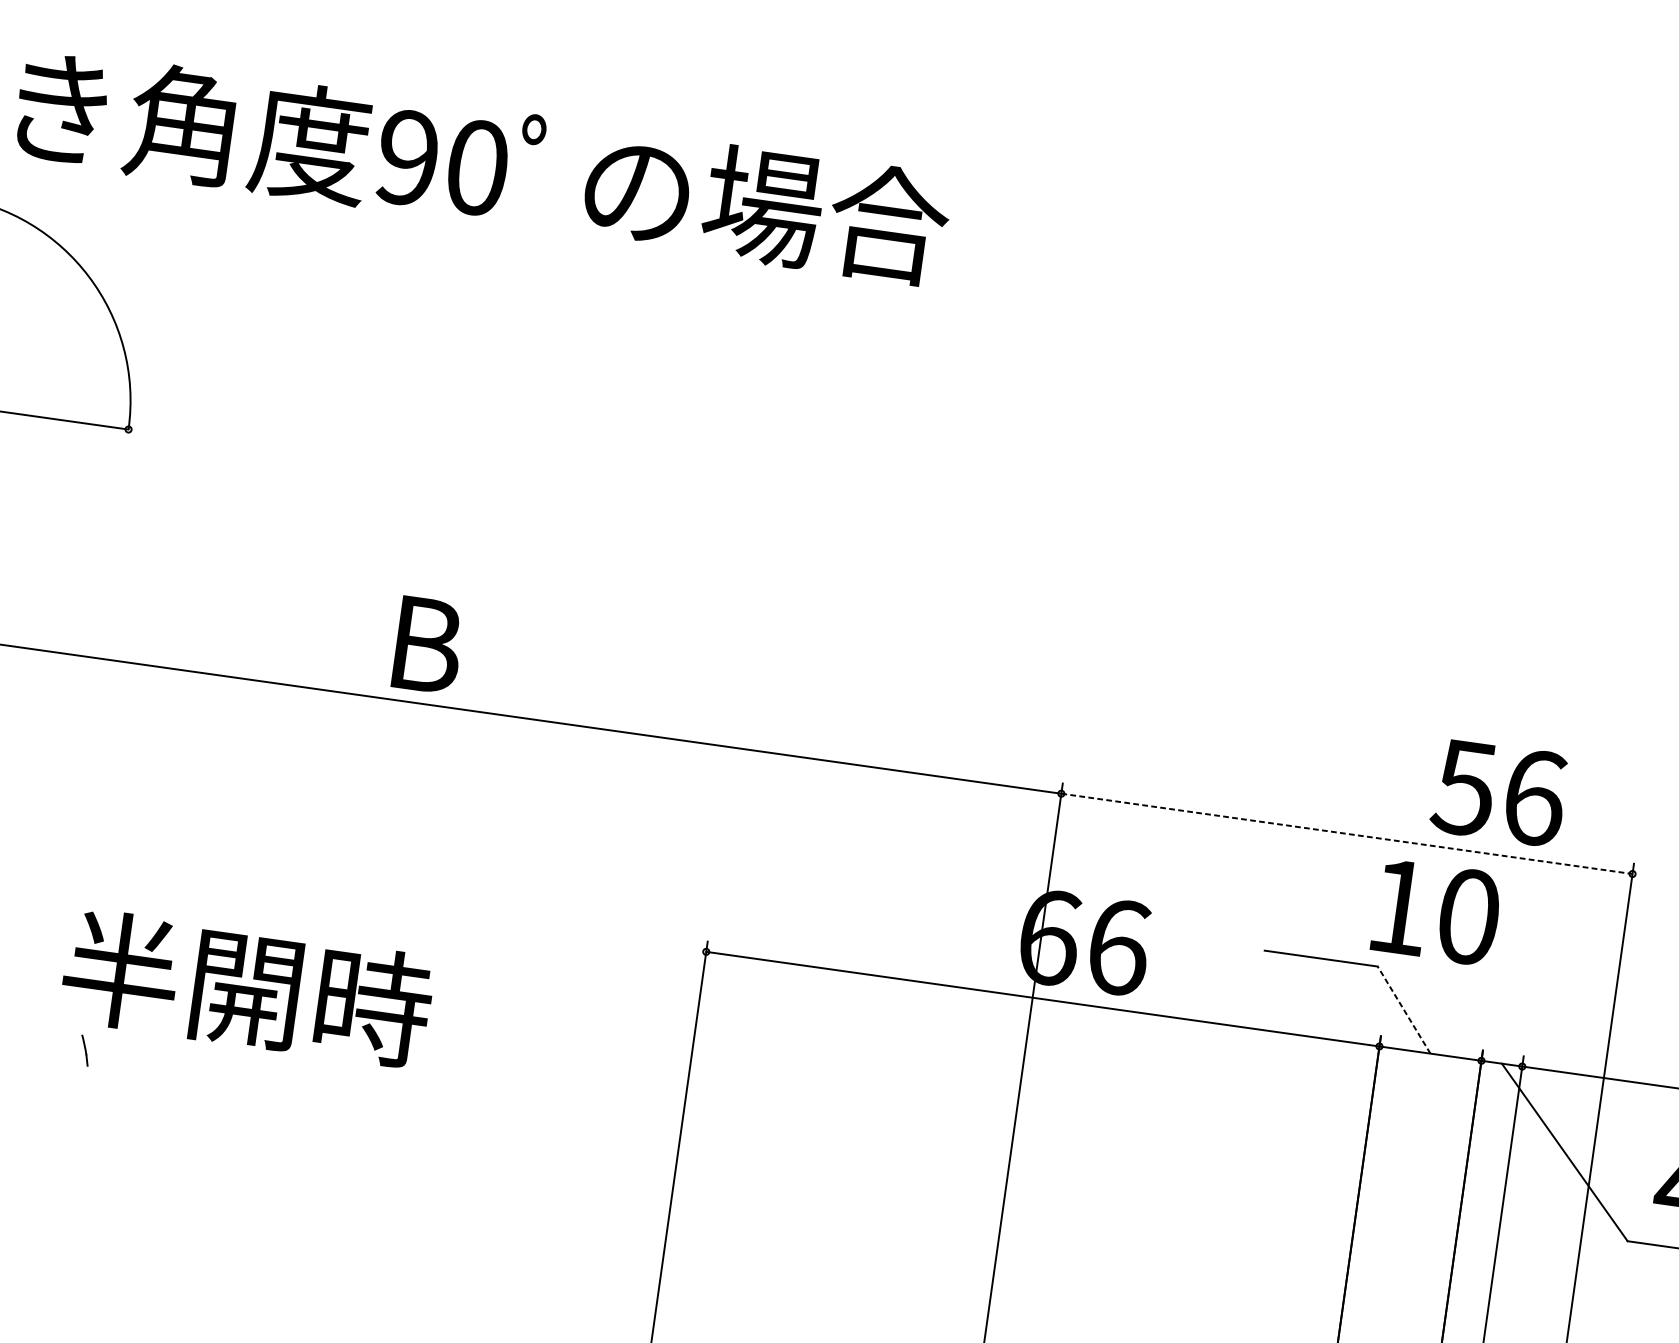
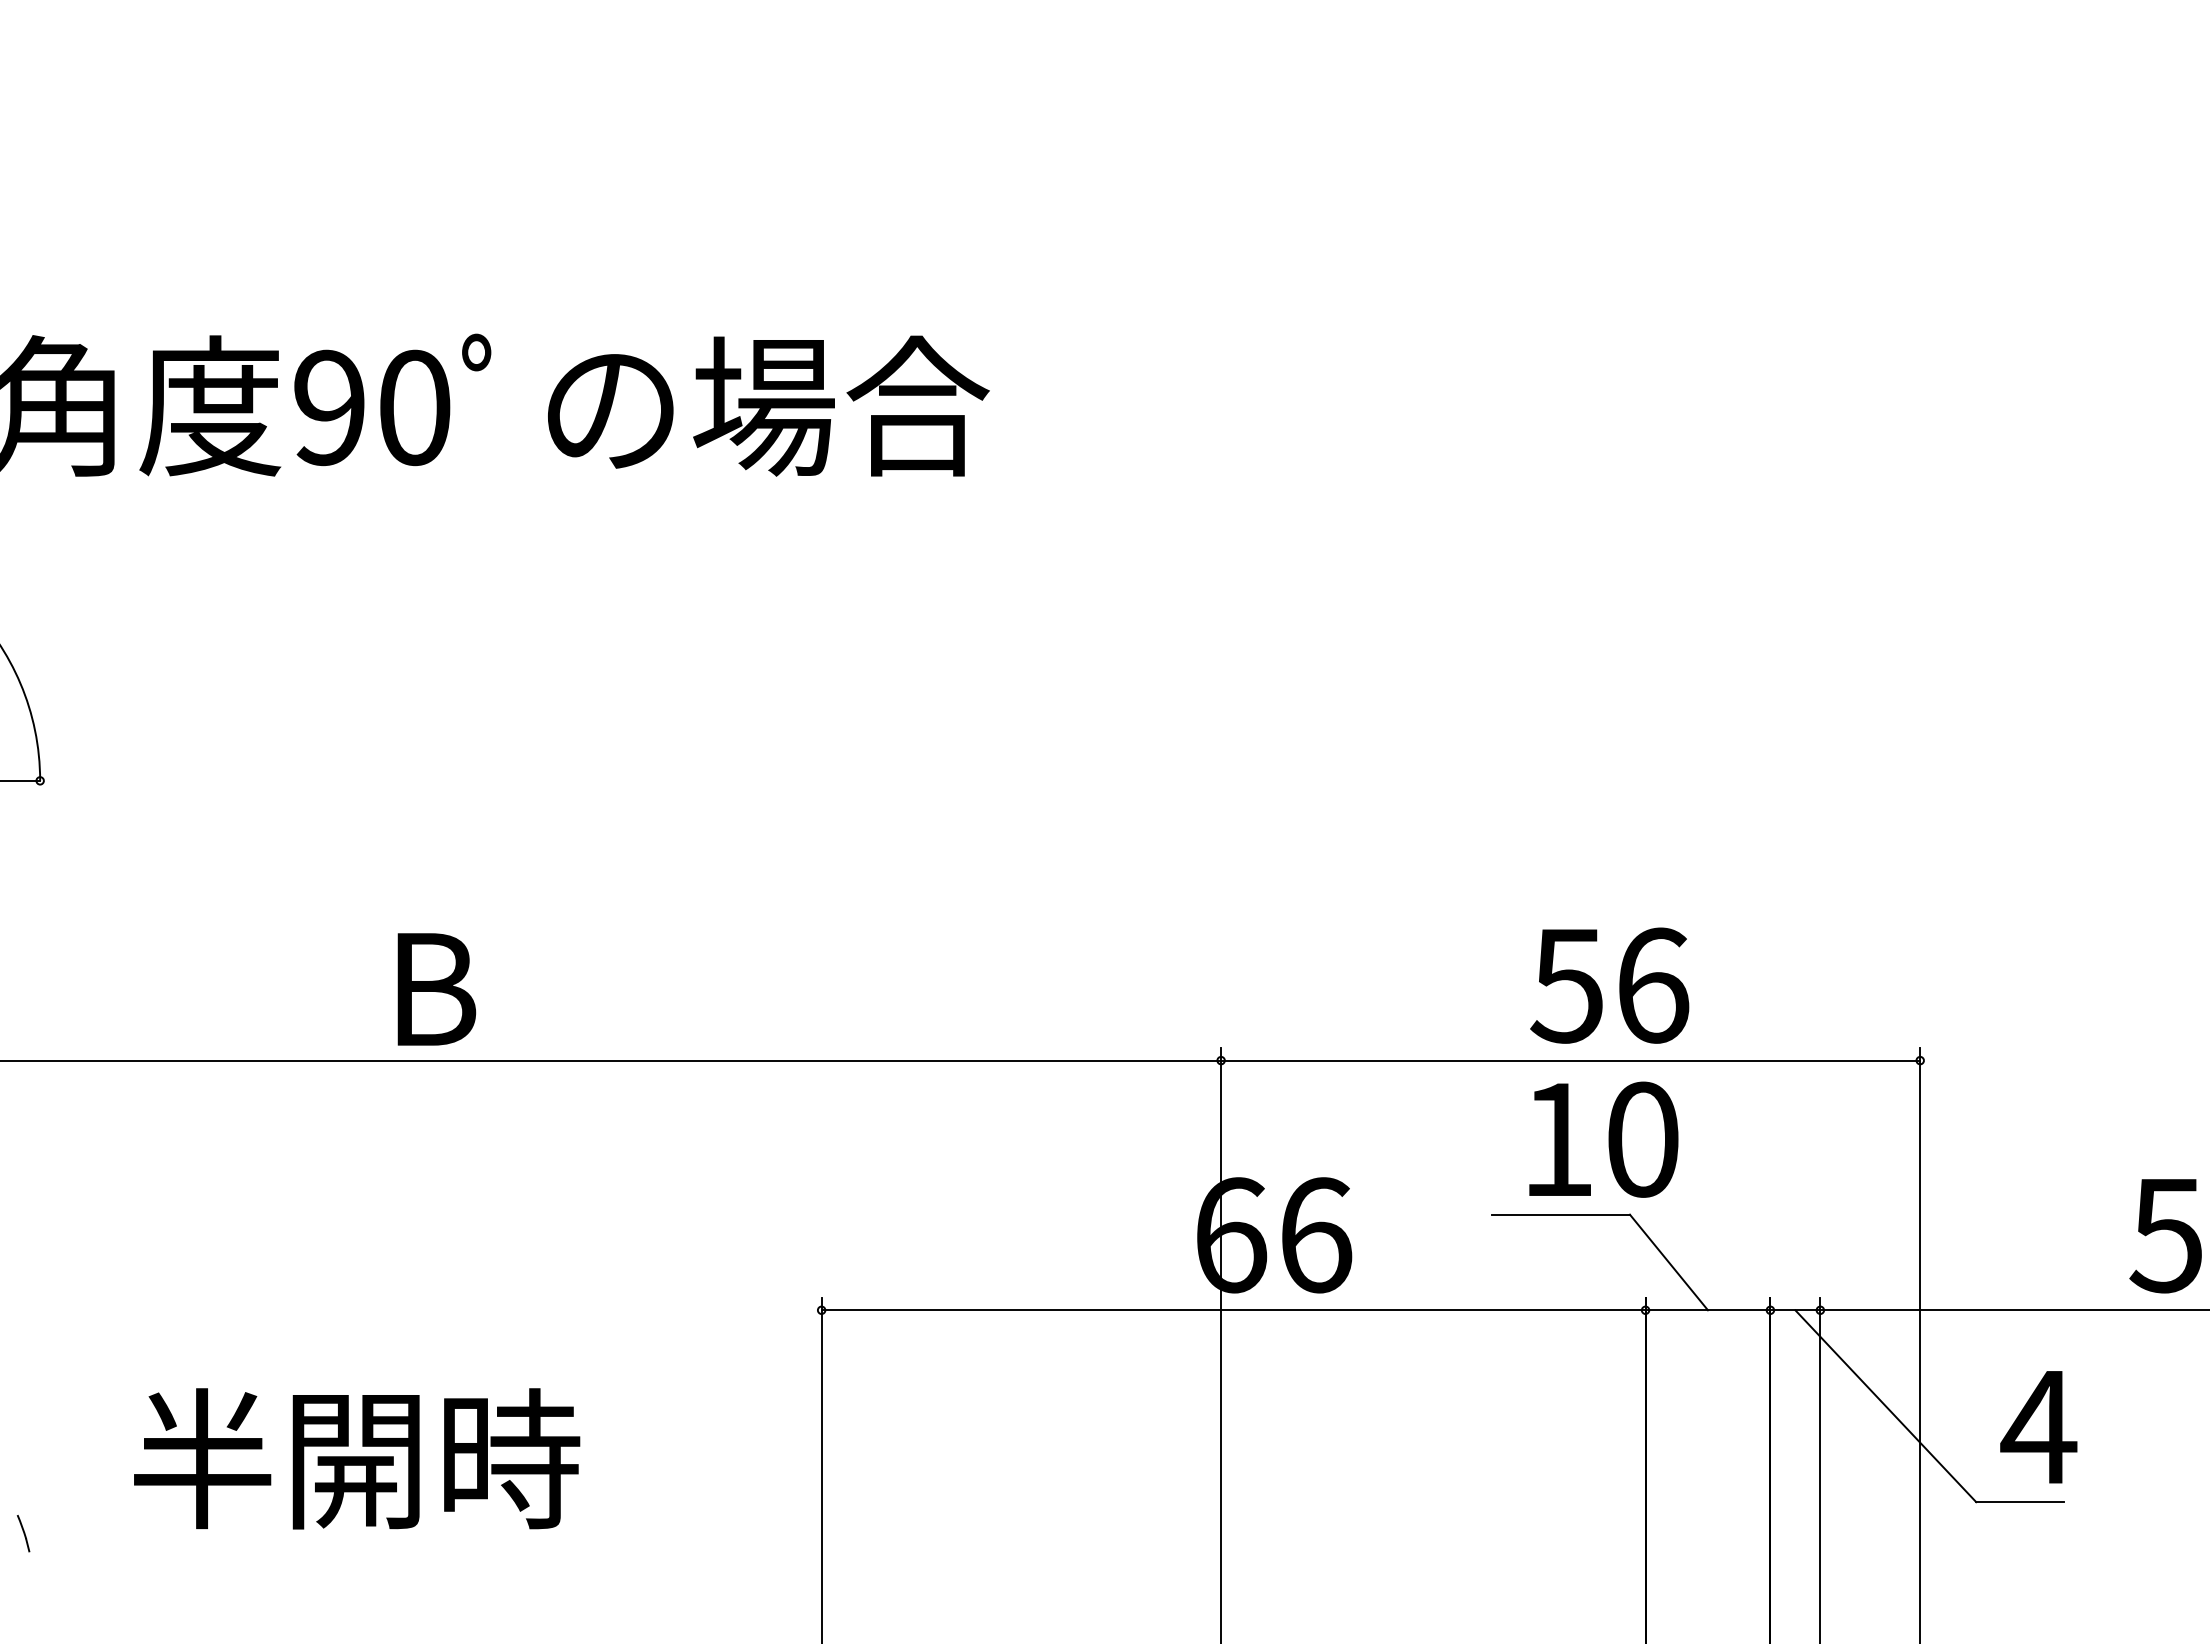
text: (1499, 792) -> (1609, 985), moved
line: (1346, 833) -> (1570, 1060), dashed -> solid
text: (1436, 912) -> (1603, 1139), moved
text: (247, 988) -> (357, 1458), moved
line: (1403, 1010) -> (1668, 1262), dashed -> solid
part: (84, 1050) -> (23, 1533), moved

